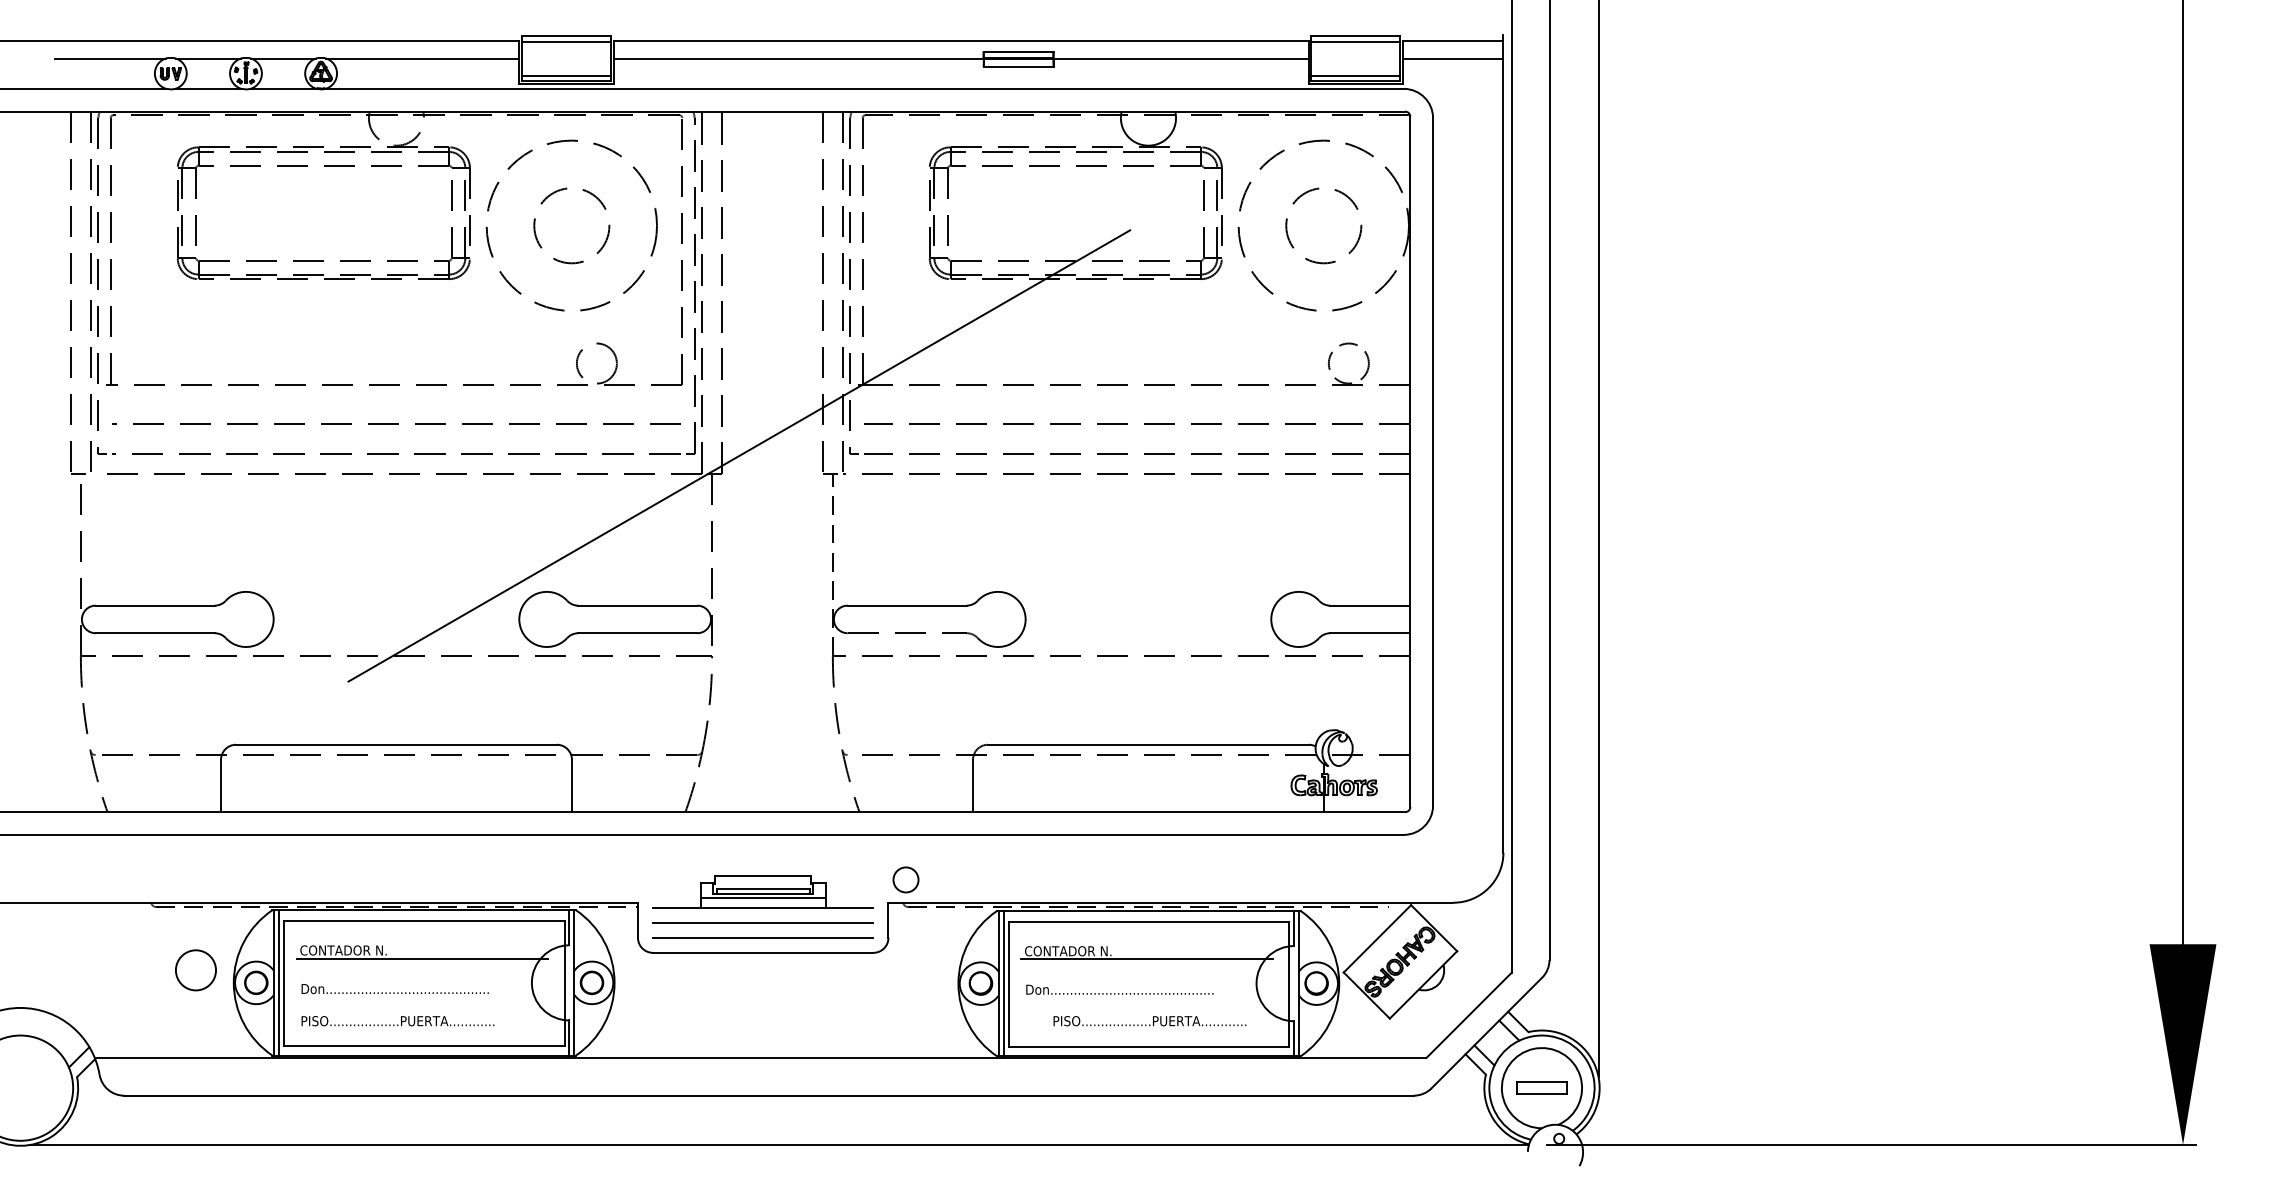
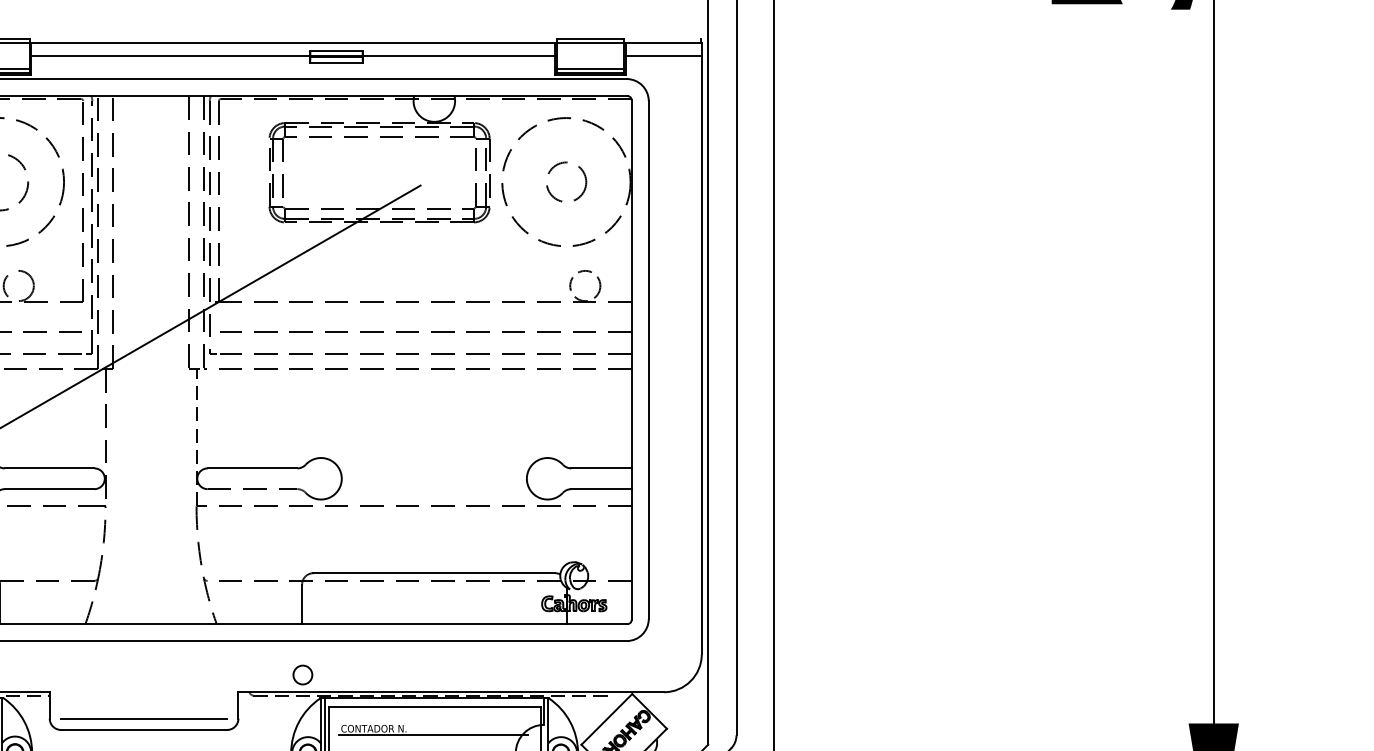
circle: (1323, 225) -> (566, 181), size x0.7
circle: (905, 879) -> (302, 674), moved
part: (762, 891) -> (143, 683), removed
line: (763, 922) -> (144, 707), removed

